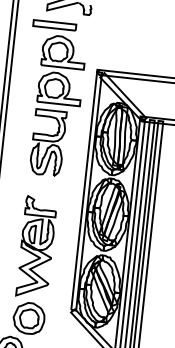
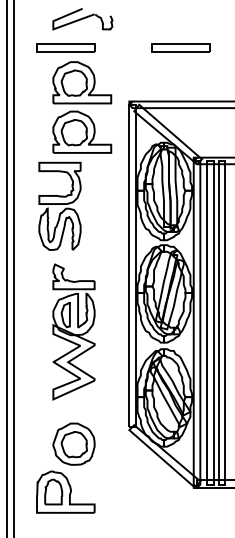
part: (139, 34) -> (180, 47), added
part: (47, 142) -> (59, 205), moved
part: (36, 246) -> (73, 331), moved

